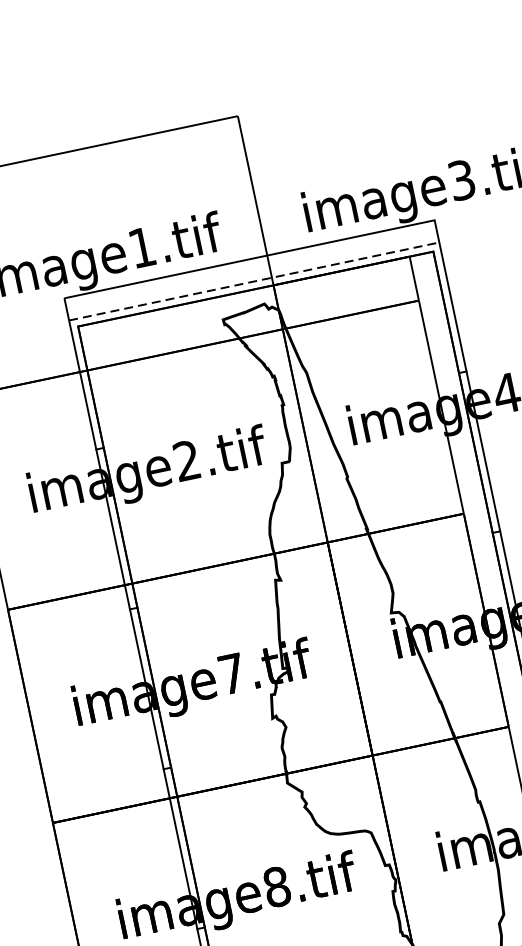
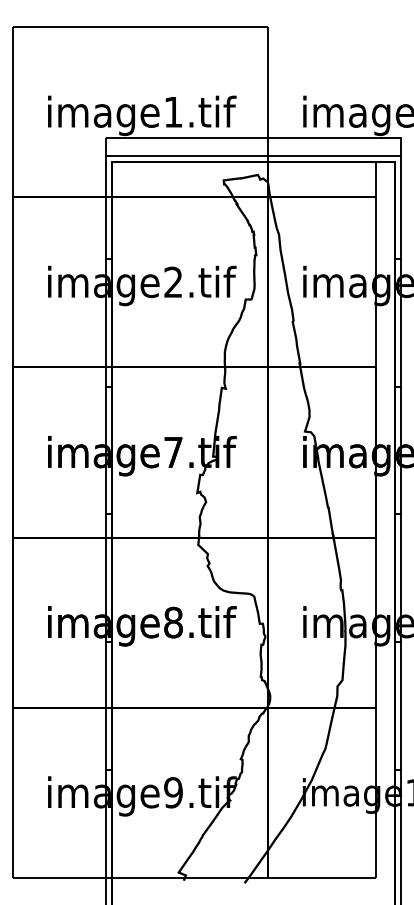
line: (254, 281) -> (253, 156), dashed -> solid

